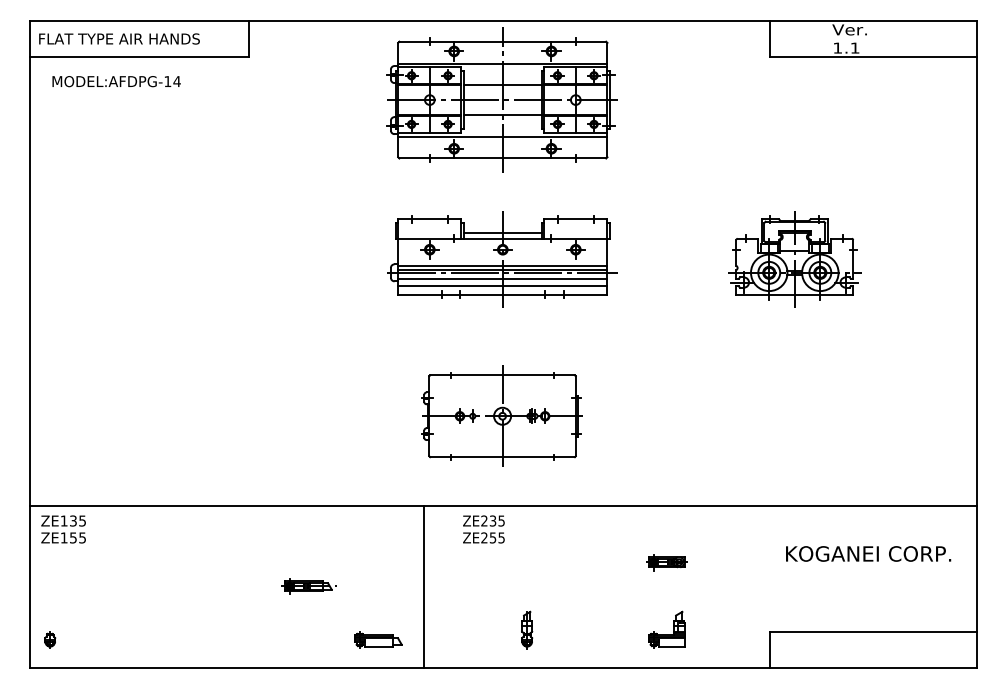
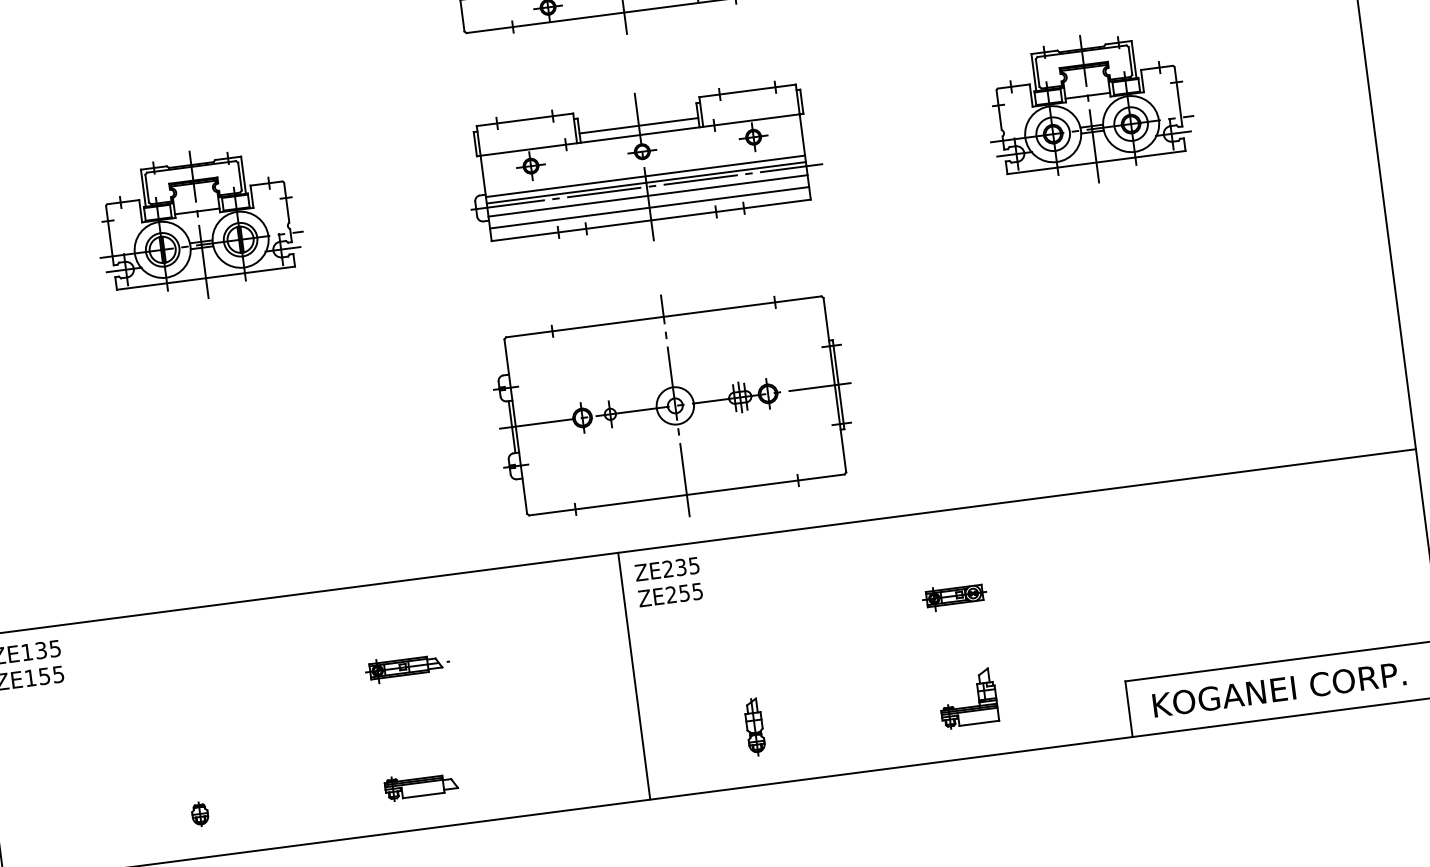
part: (210, 259) -> (198, 224), added
part: (501, 415) -> (673, 404), size x1.43
text: (868, 553) -> (1279, 688), moved
part: (308, 586) -> (406, 667), moved
line: (423, 587) -> (634, 676), moved
part: (50, 639) -> (200, 813), moved
part: (378, 639) -> (421, 784), moved

